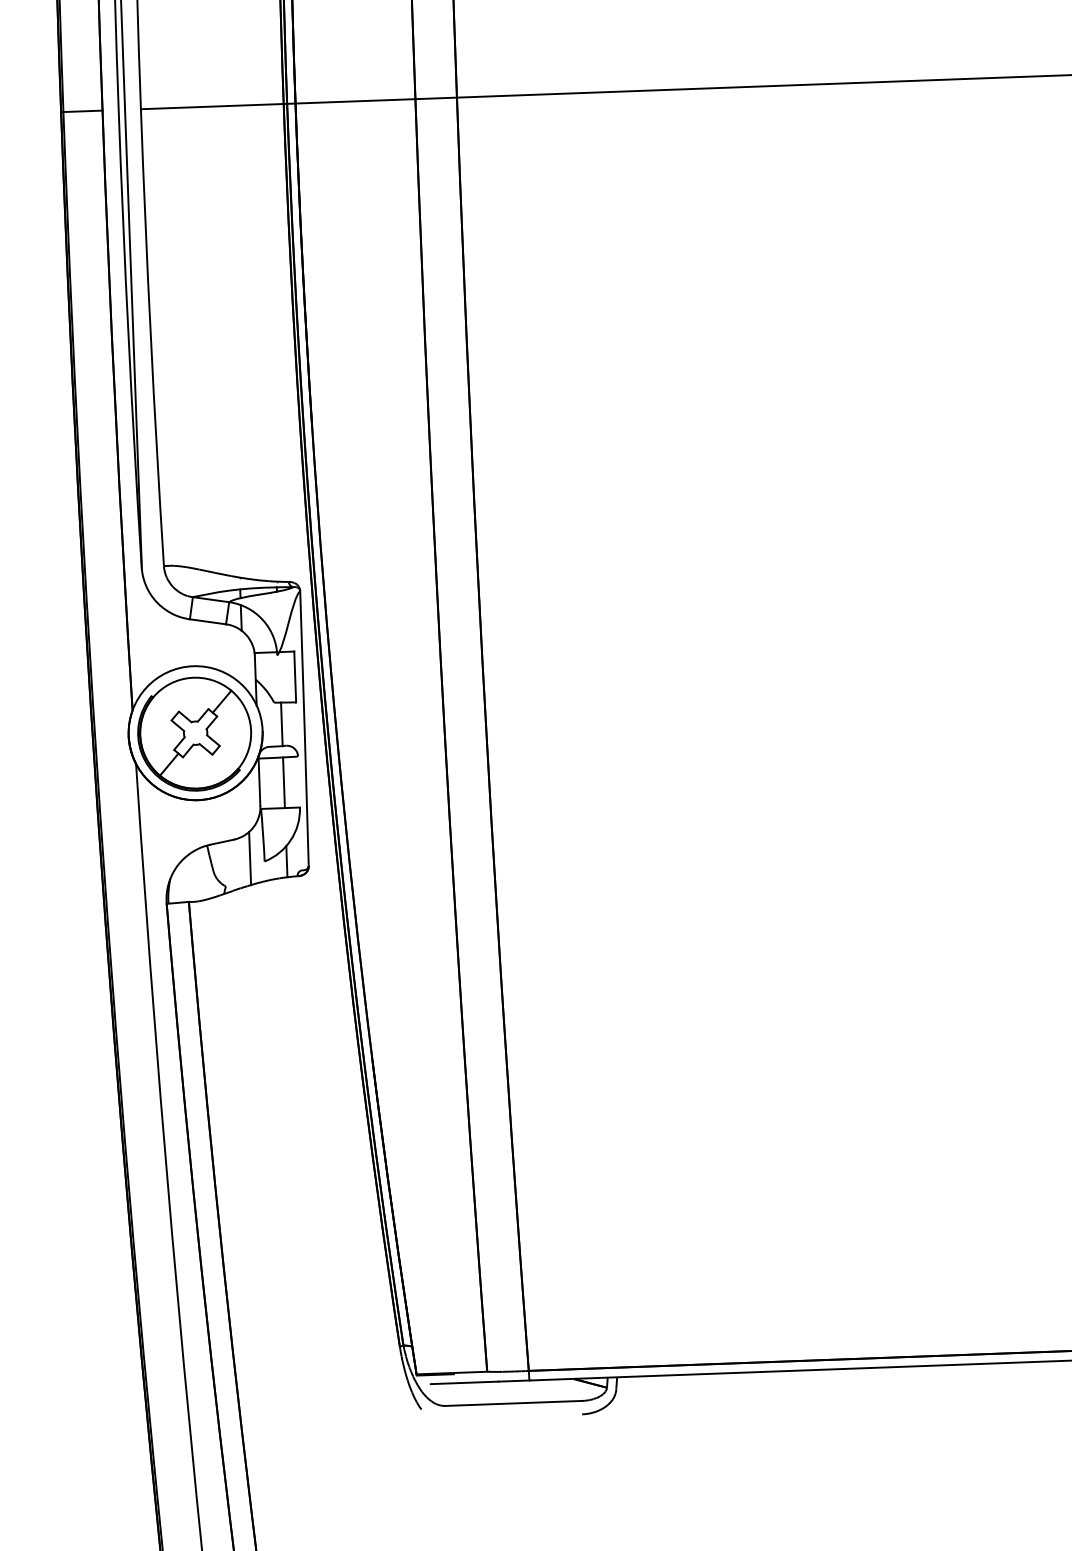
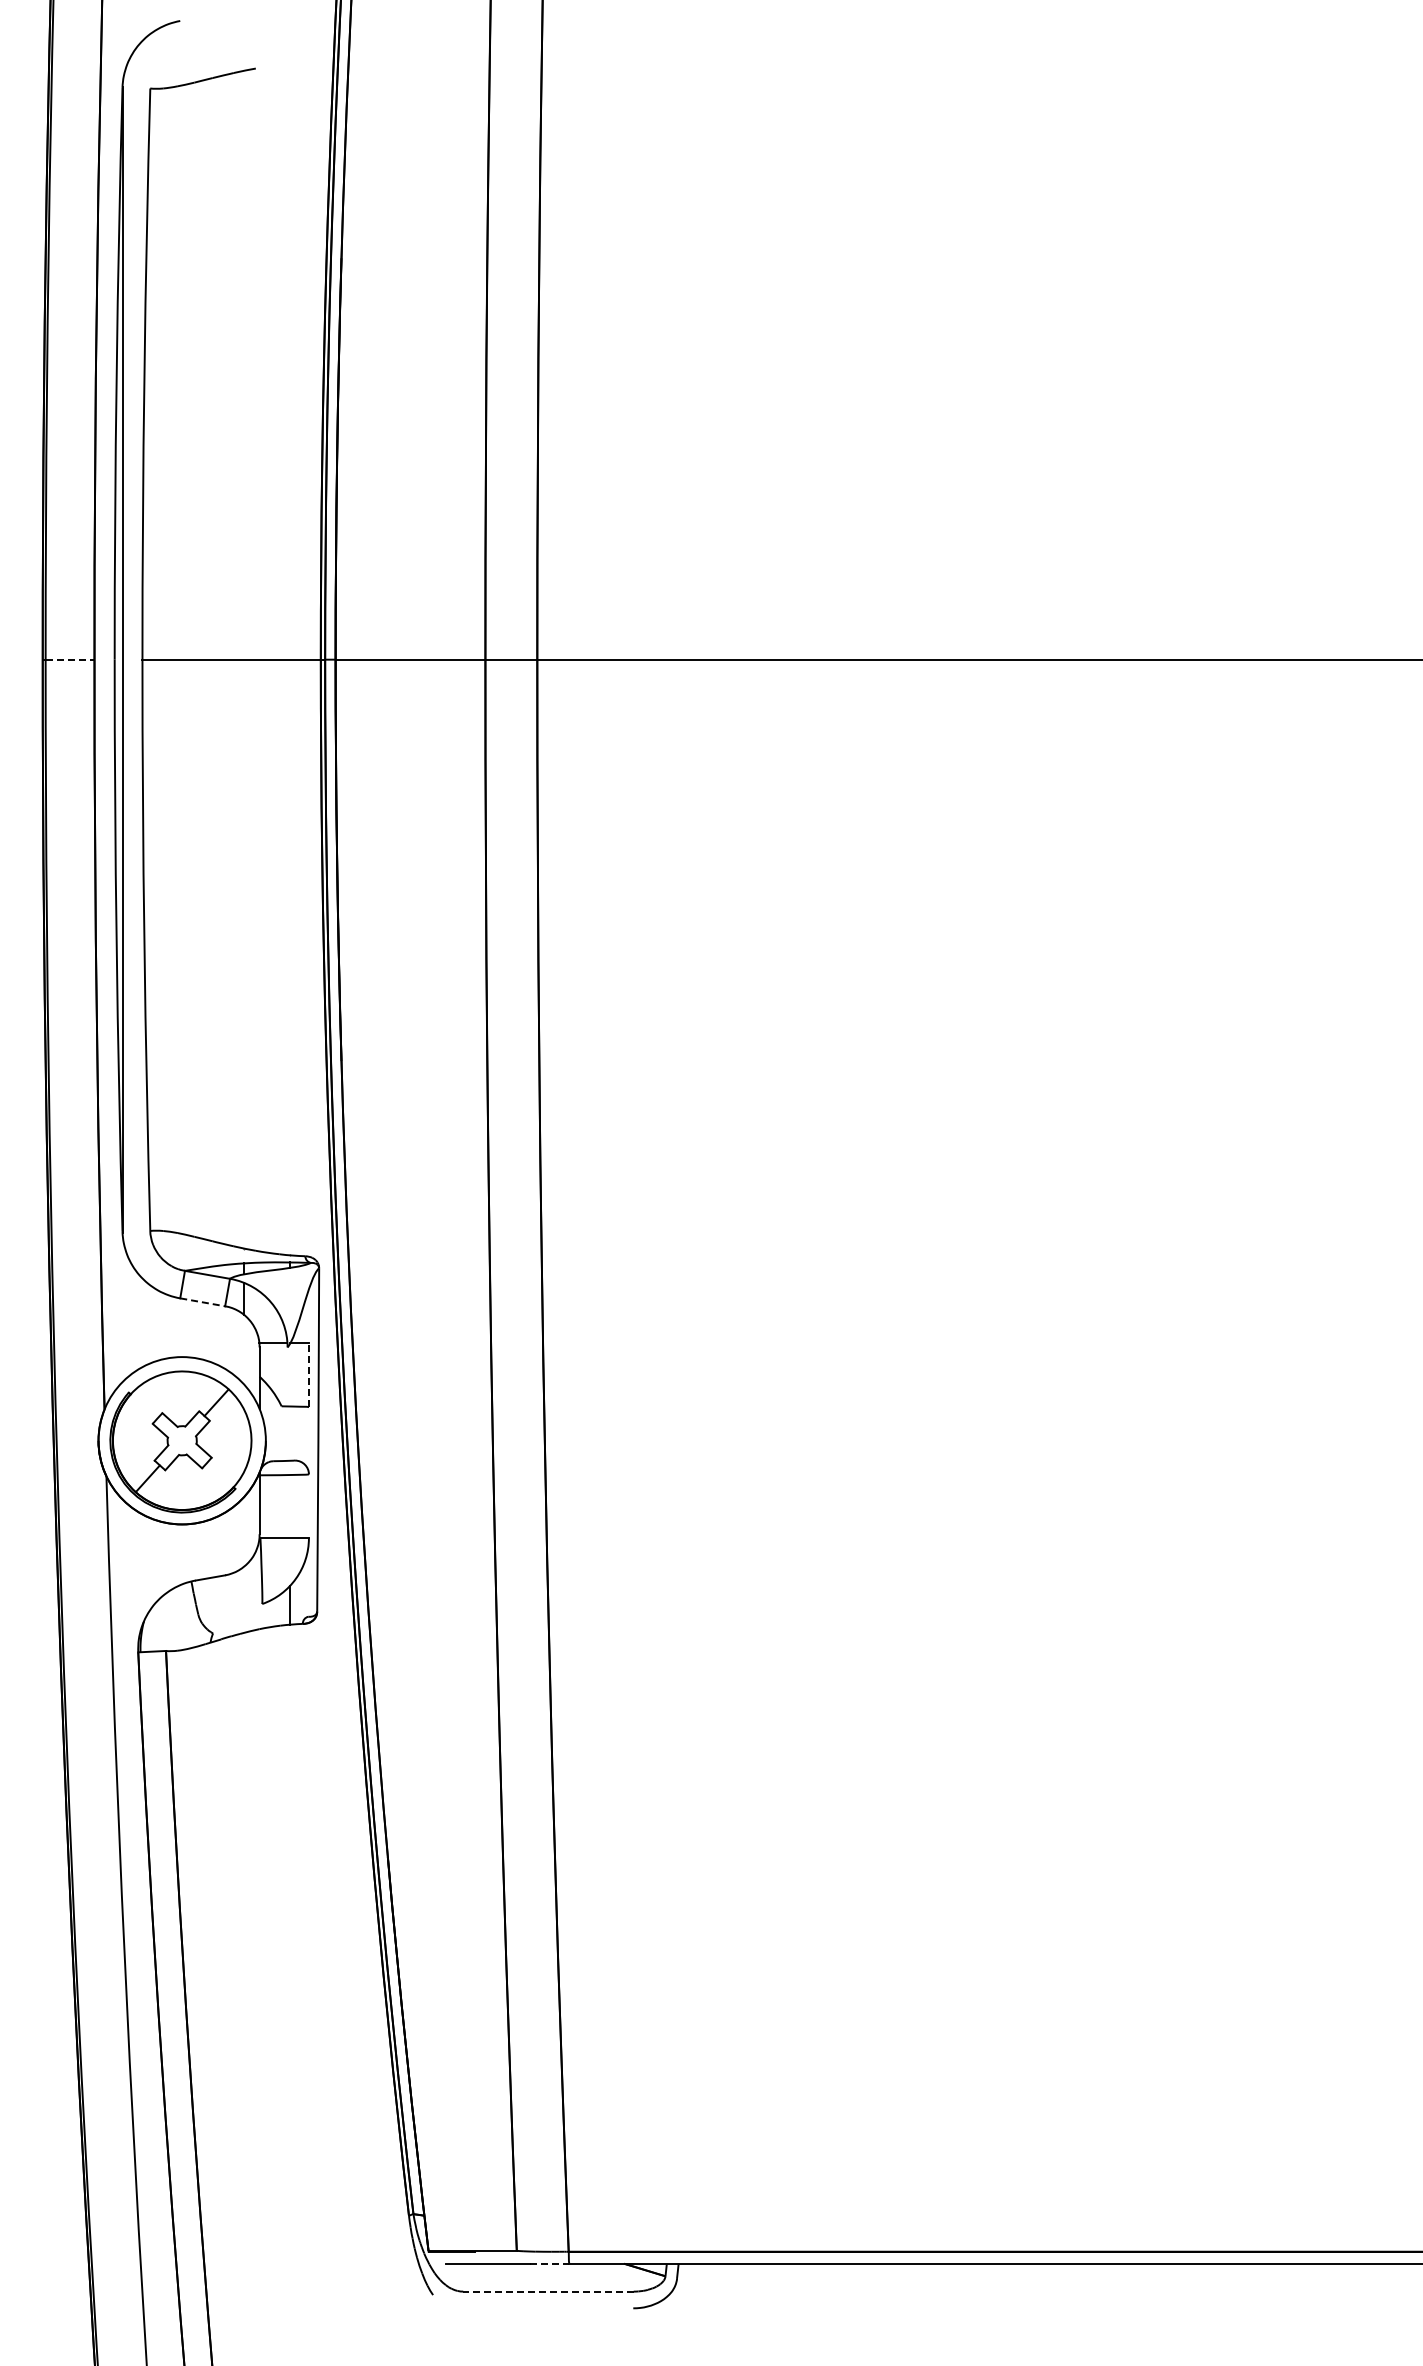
line: (83, 111) -> (70, 659), solid -> dashed
line: (207, 621) -> (202, 1302), solid -> dashed
line: (294, 677) -> (308, 1375), solid -> dashed
line: (282, 724) -> (290, 1433), removed
line: (284, 782) -> (290, 1506), removed
line: (250, 858) -> (244, 1599), removed
line: (514, 1380) -> (550, 2263), solid -> dashed
line: (512, 1403) -> (547, 2291), solid -> dashed

